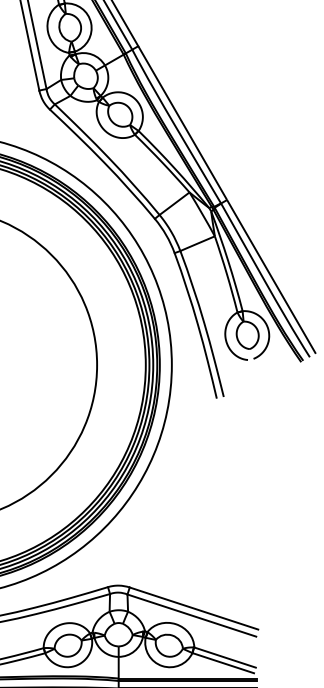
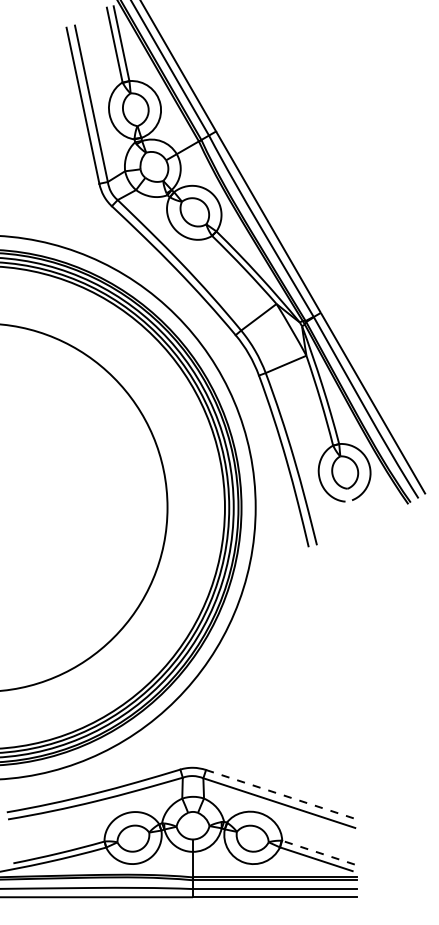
line: (193, 608) -> (281, 794), solid -> dashed
line: (225, 657) -> (318, 852), solid -> dashed

